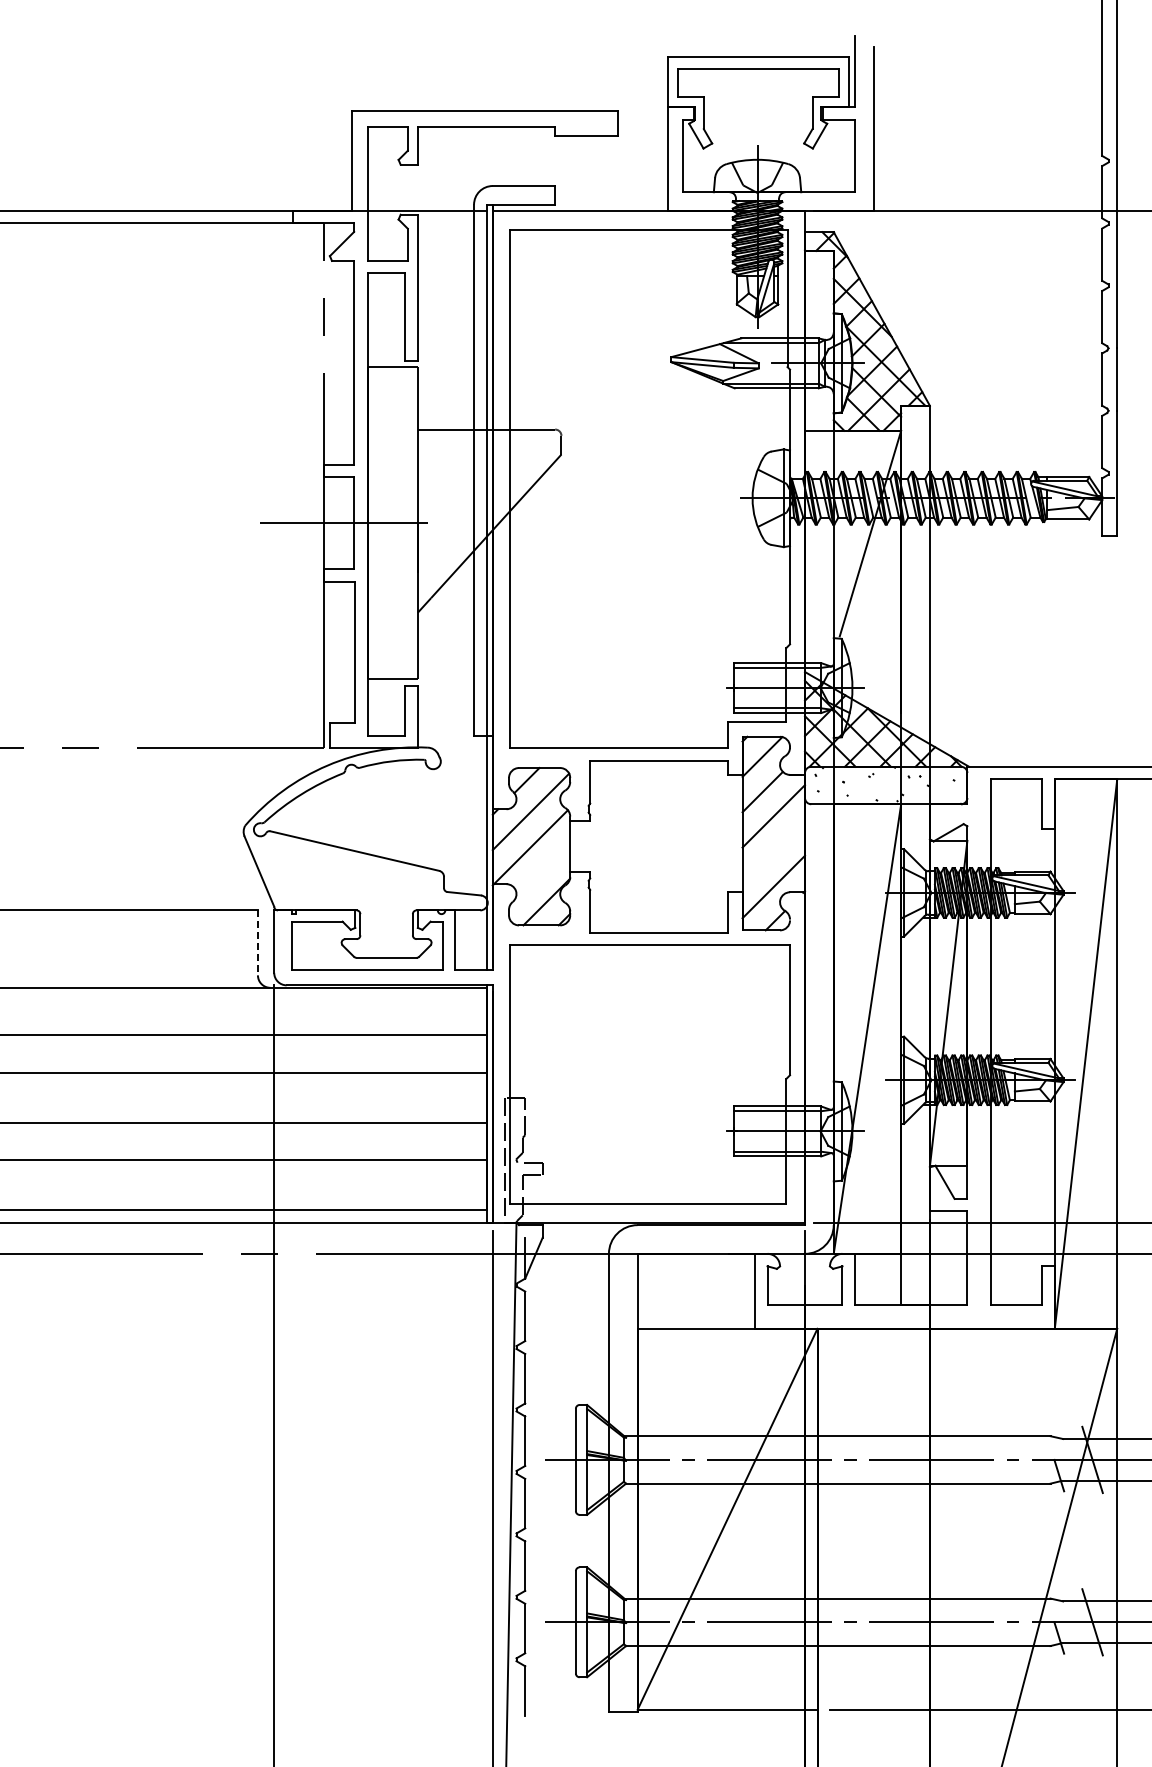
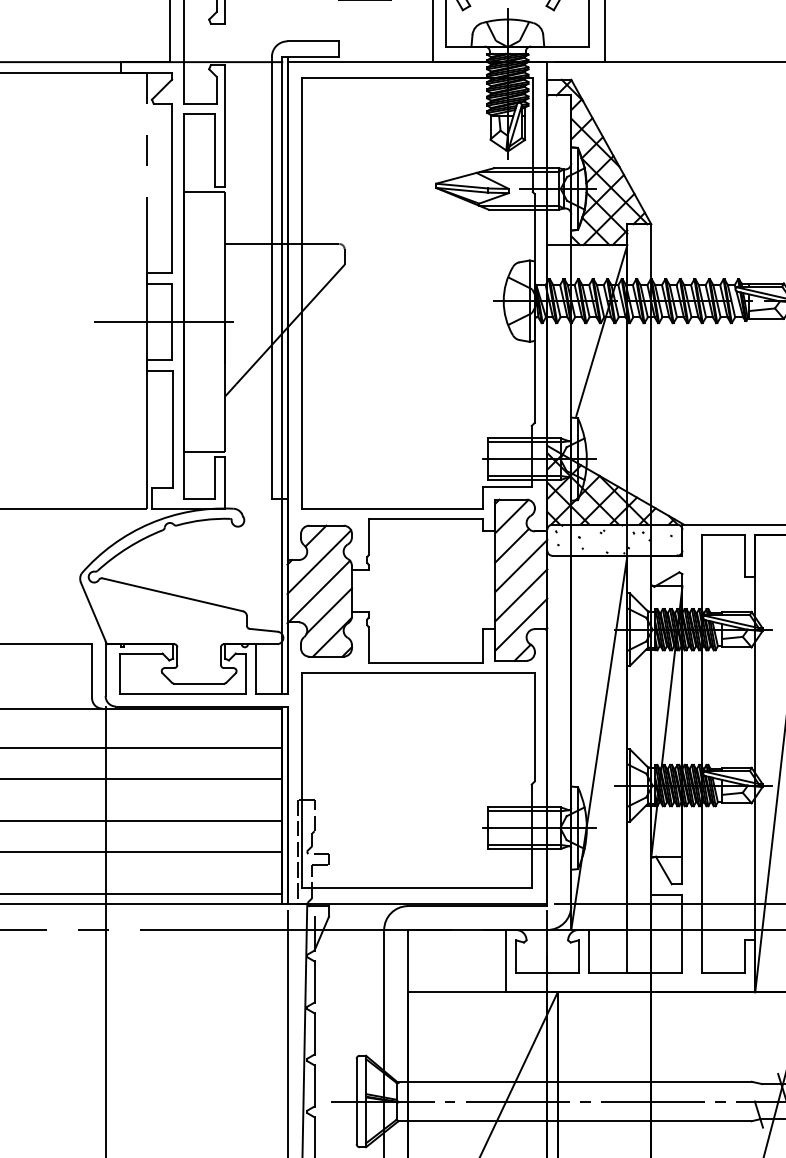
line: (773, 851) -> (521, 595), added
line: (542, 870) -> (328, 610), added
line: (257, 943) -> (91, 671), dashed -> solid

